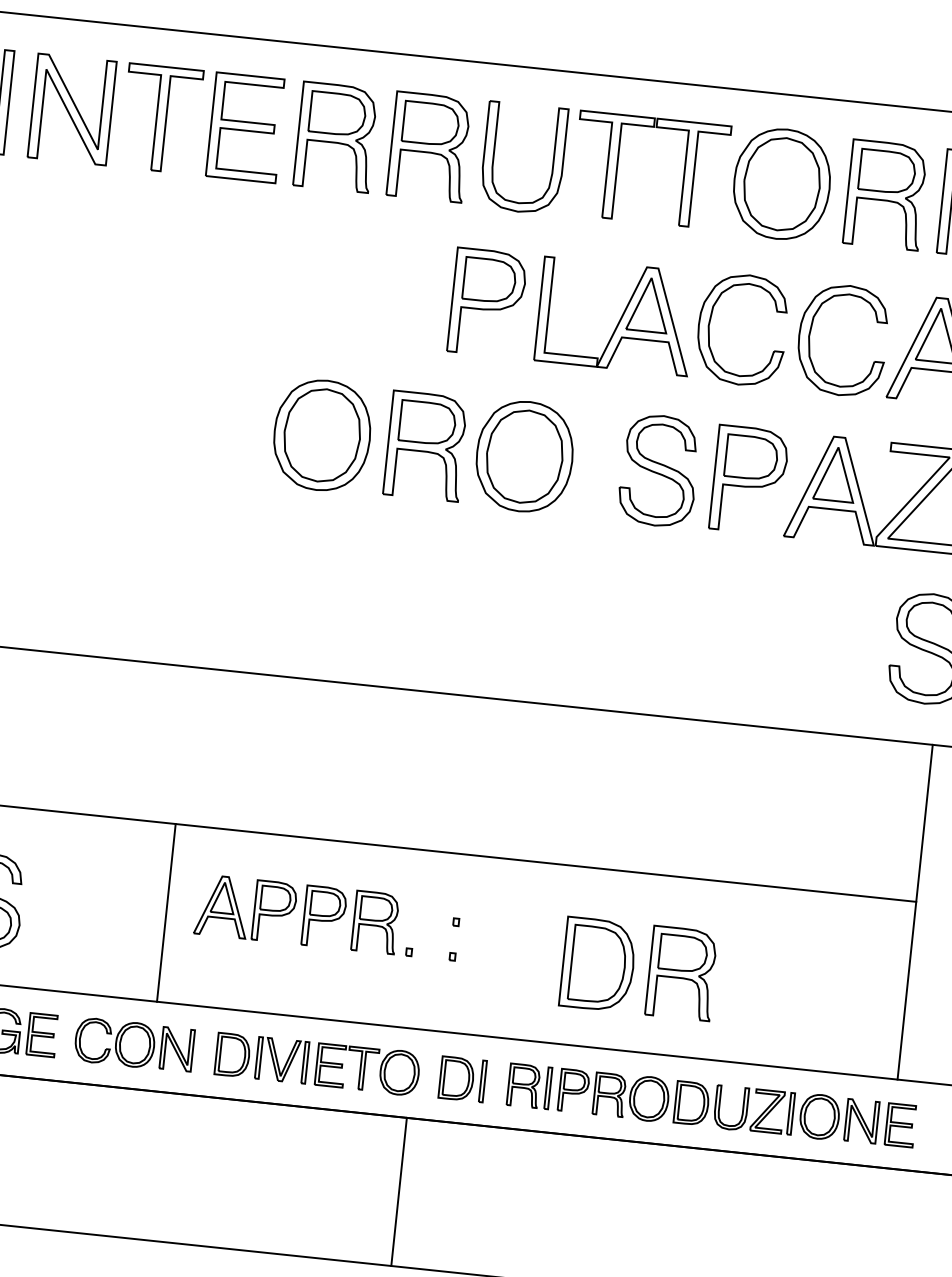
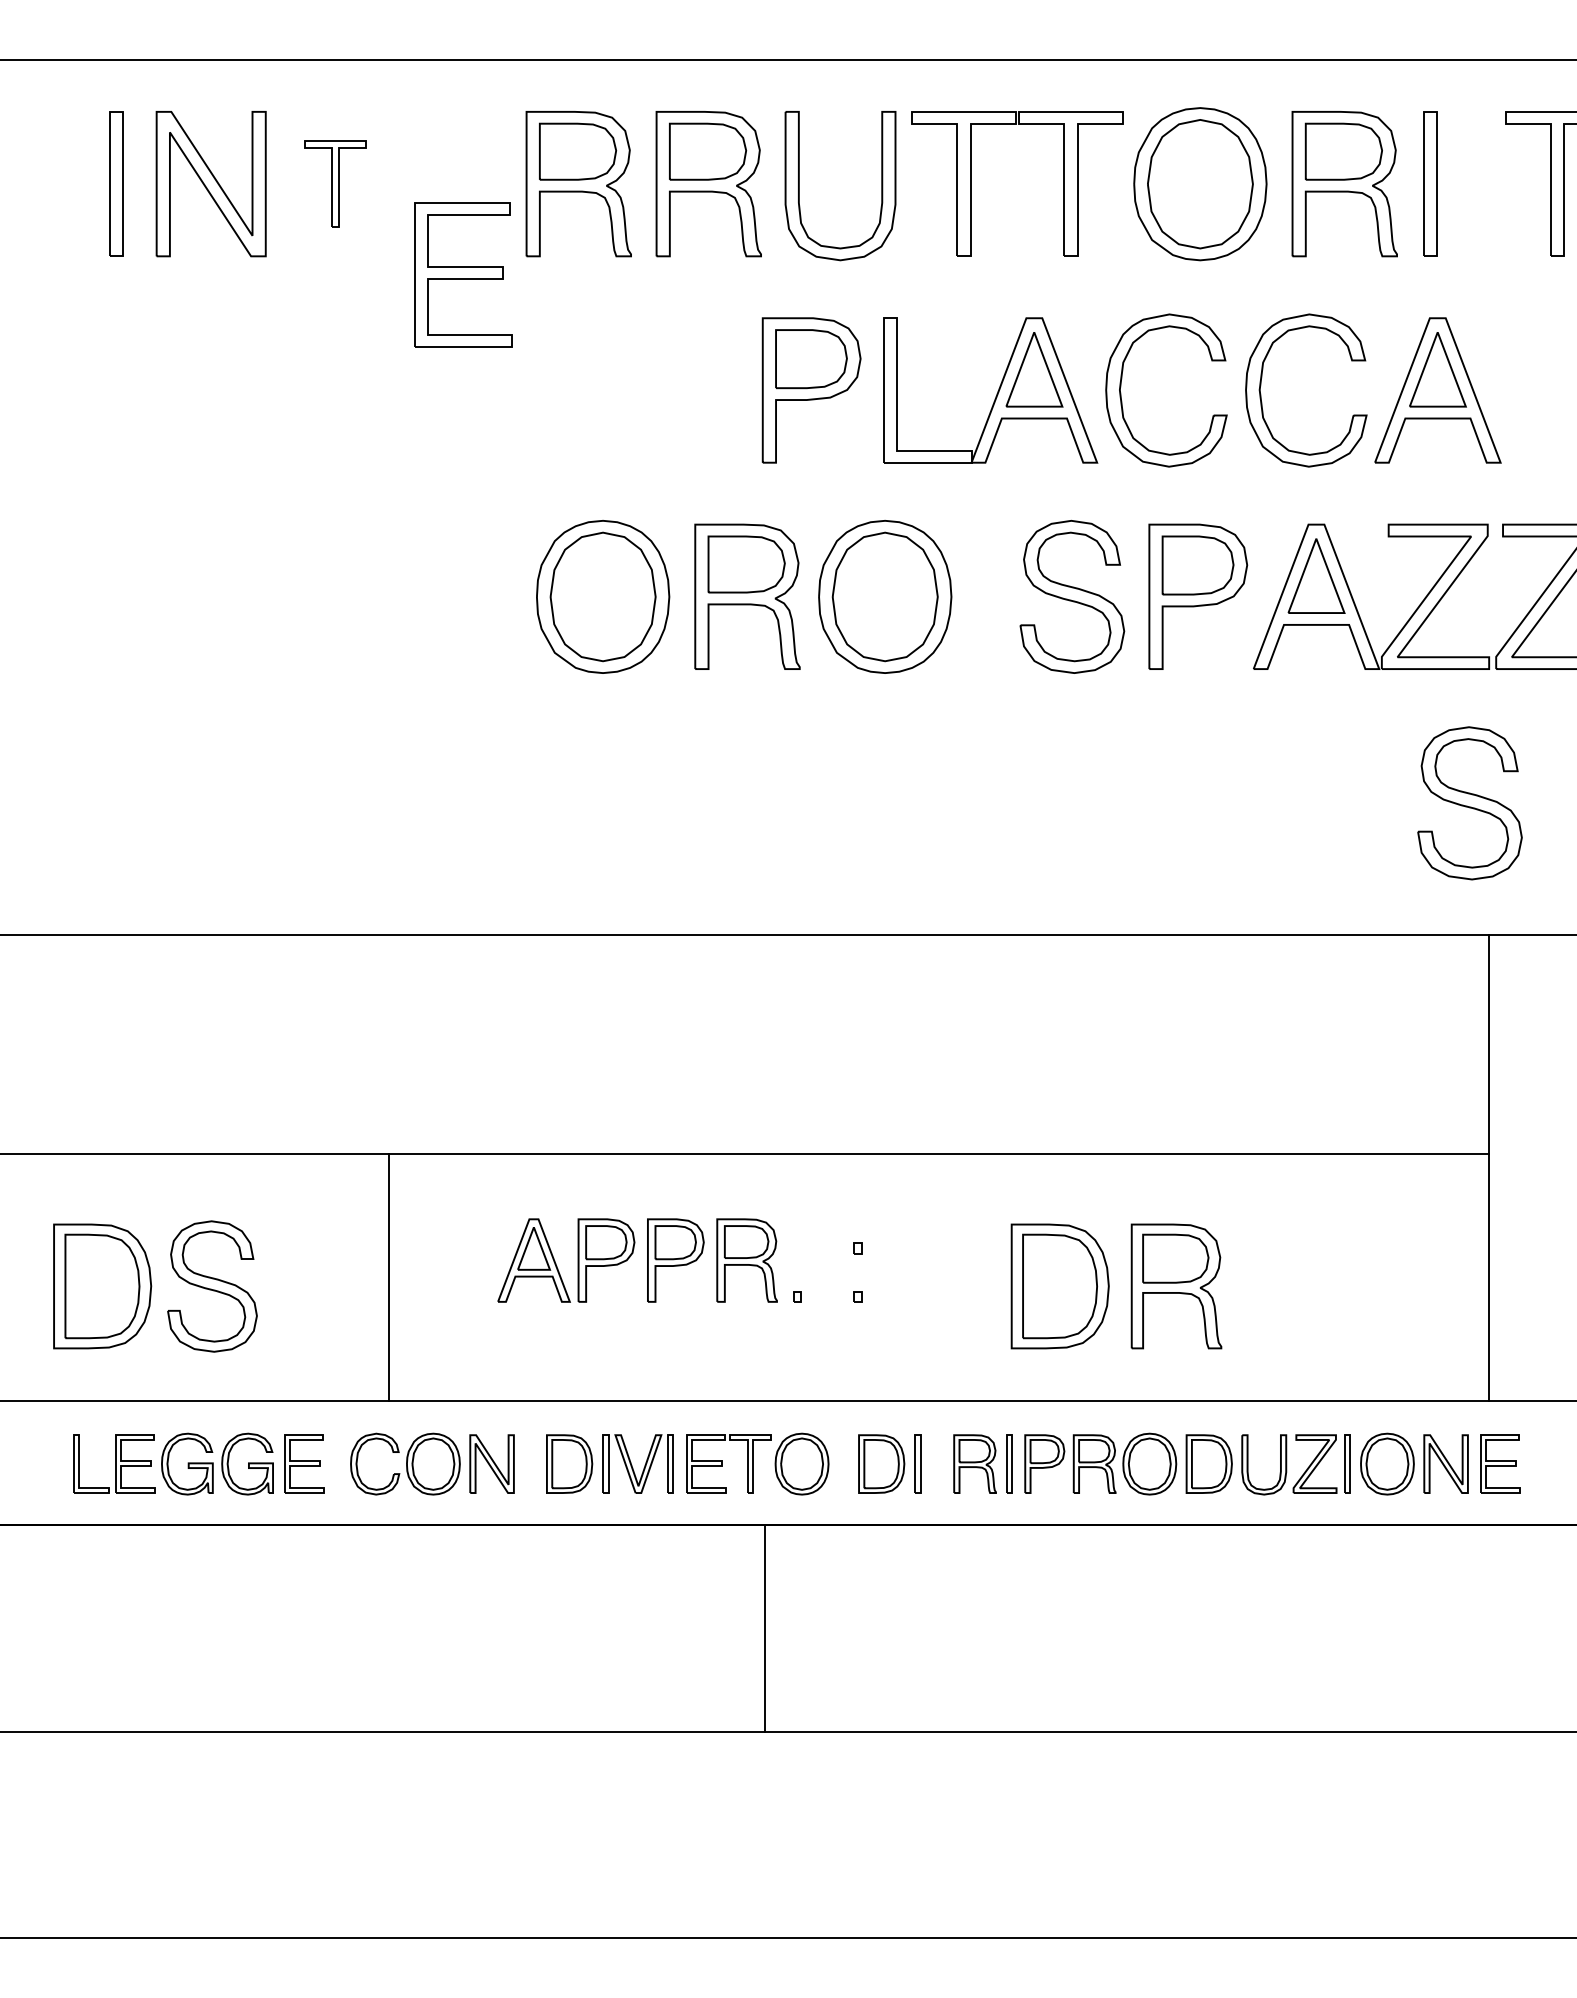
part: (161, 118) -> (335, 183), size x0.6
part: (246, 127) -> (463, 274), moved
line: (166, 912) -> (389, 1277), moved
line: (399, 1191) -> (764, 1628), moved

